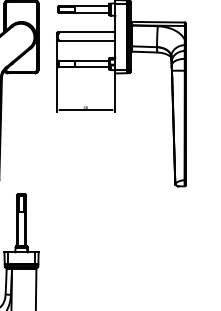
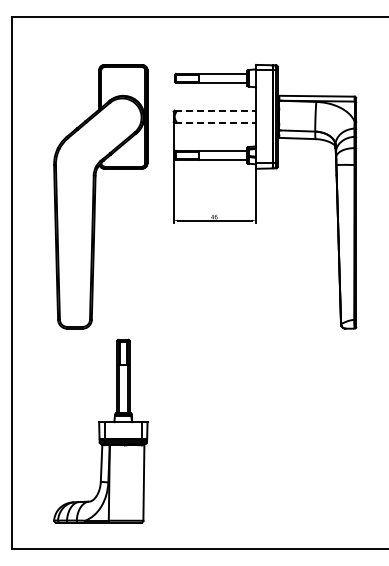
line: (86, 32) -> (215, 110), solid -> dashed
line: (86, 41) -> (215, 123), solid -> dashed

